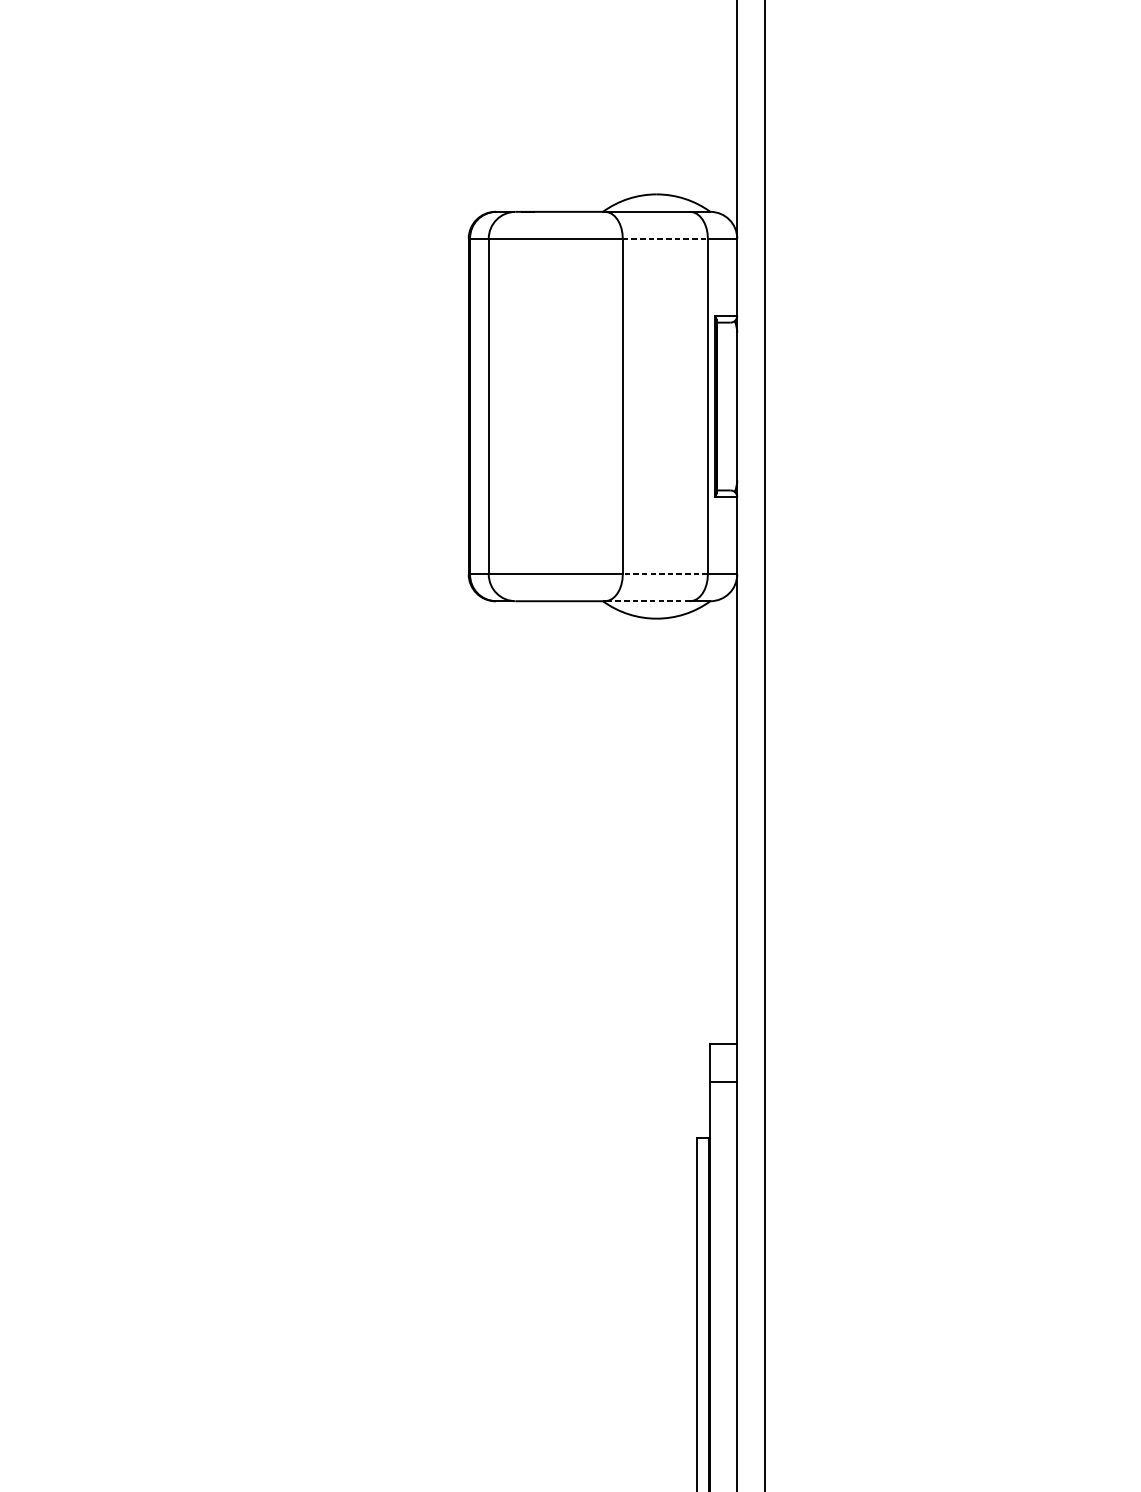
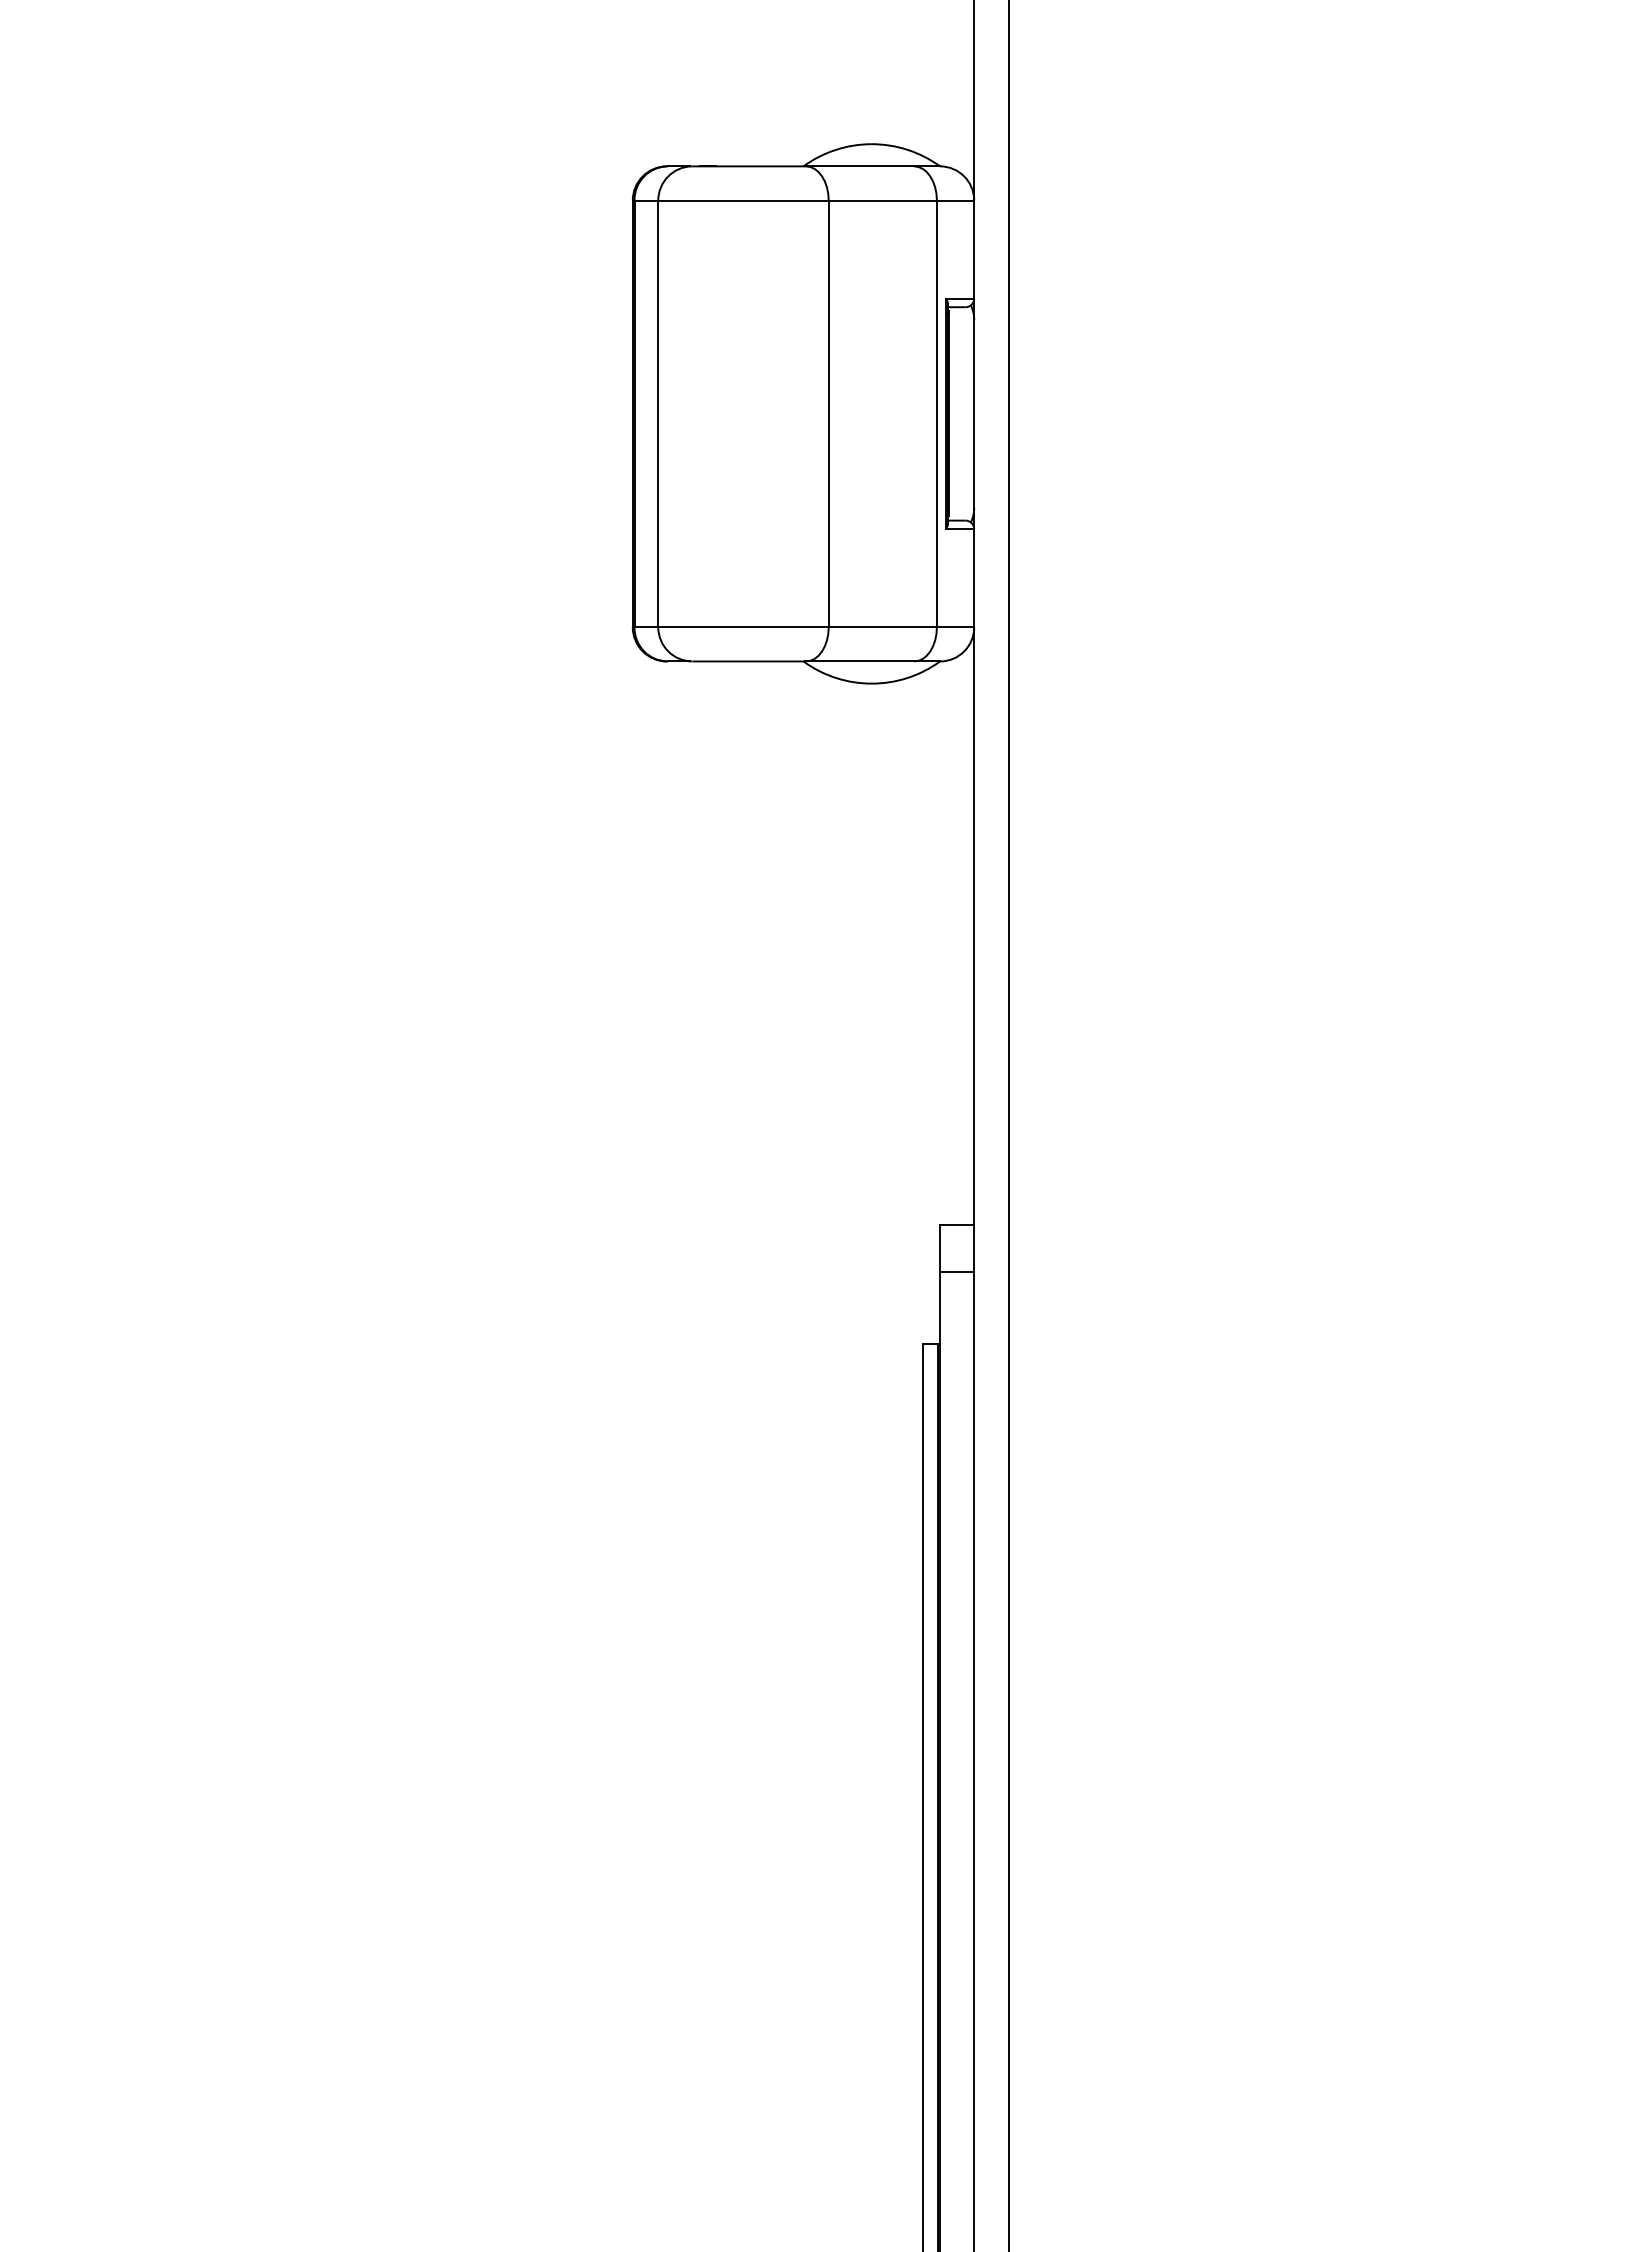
line: (665, 238) -> (883, 200), dashed -> solid
line: (665, 574) -> (882, 627), dashed -> solid
line: (647, 601) -> (859, 661), dashed -> solid

